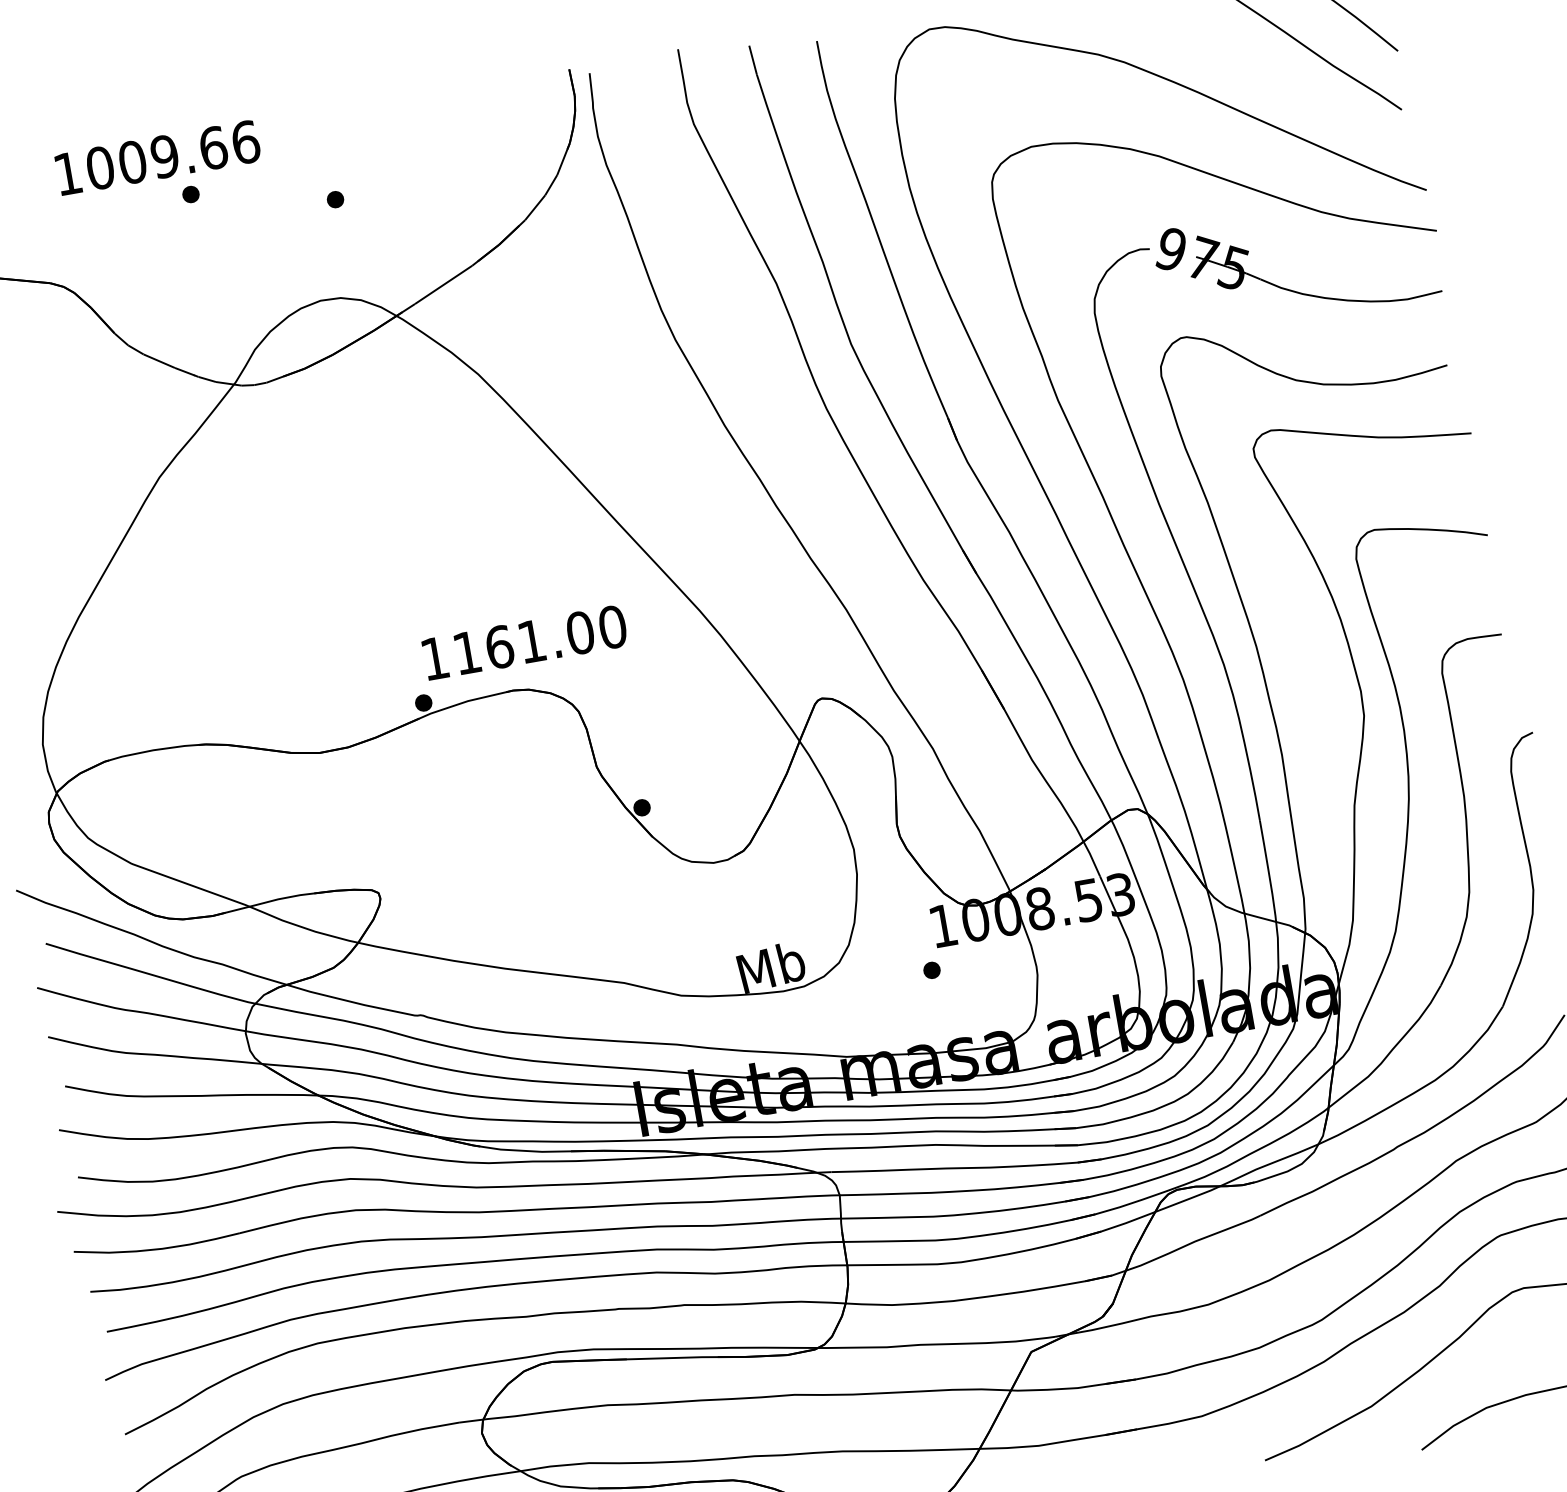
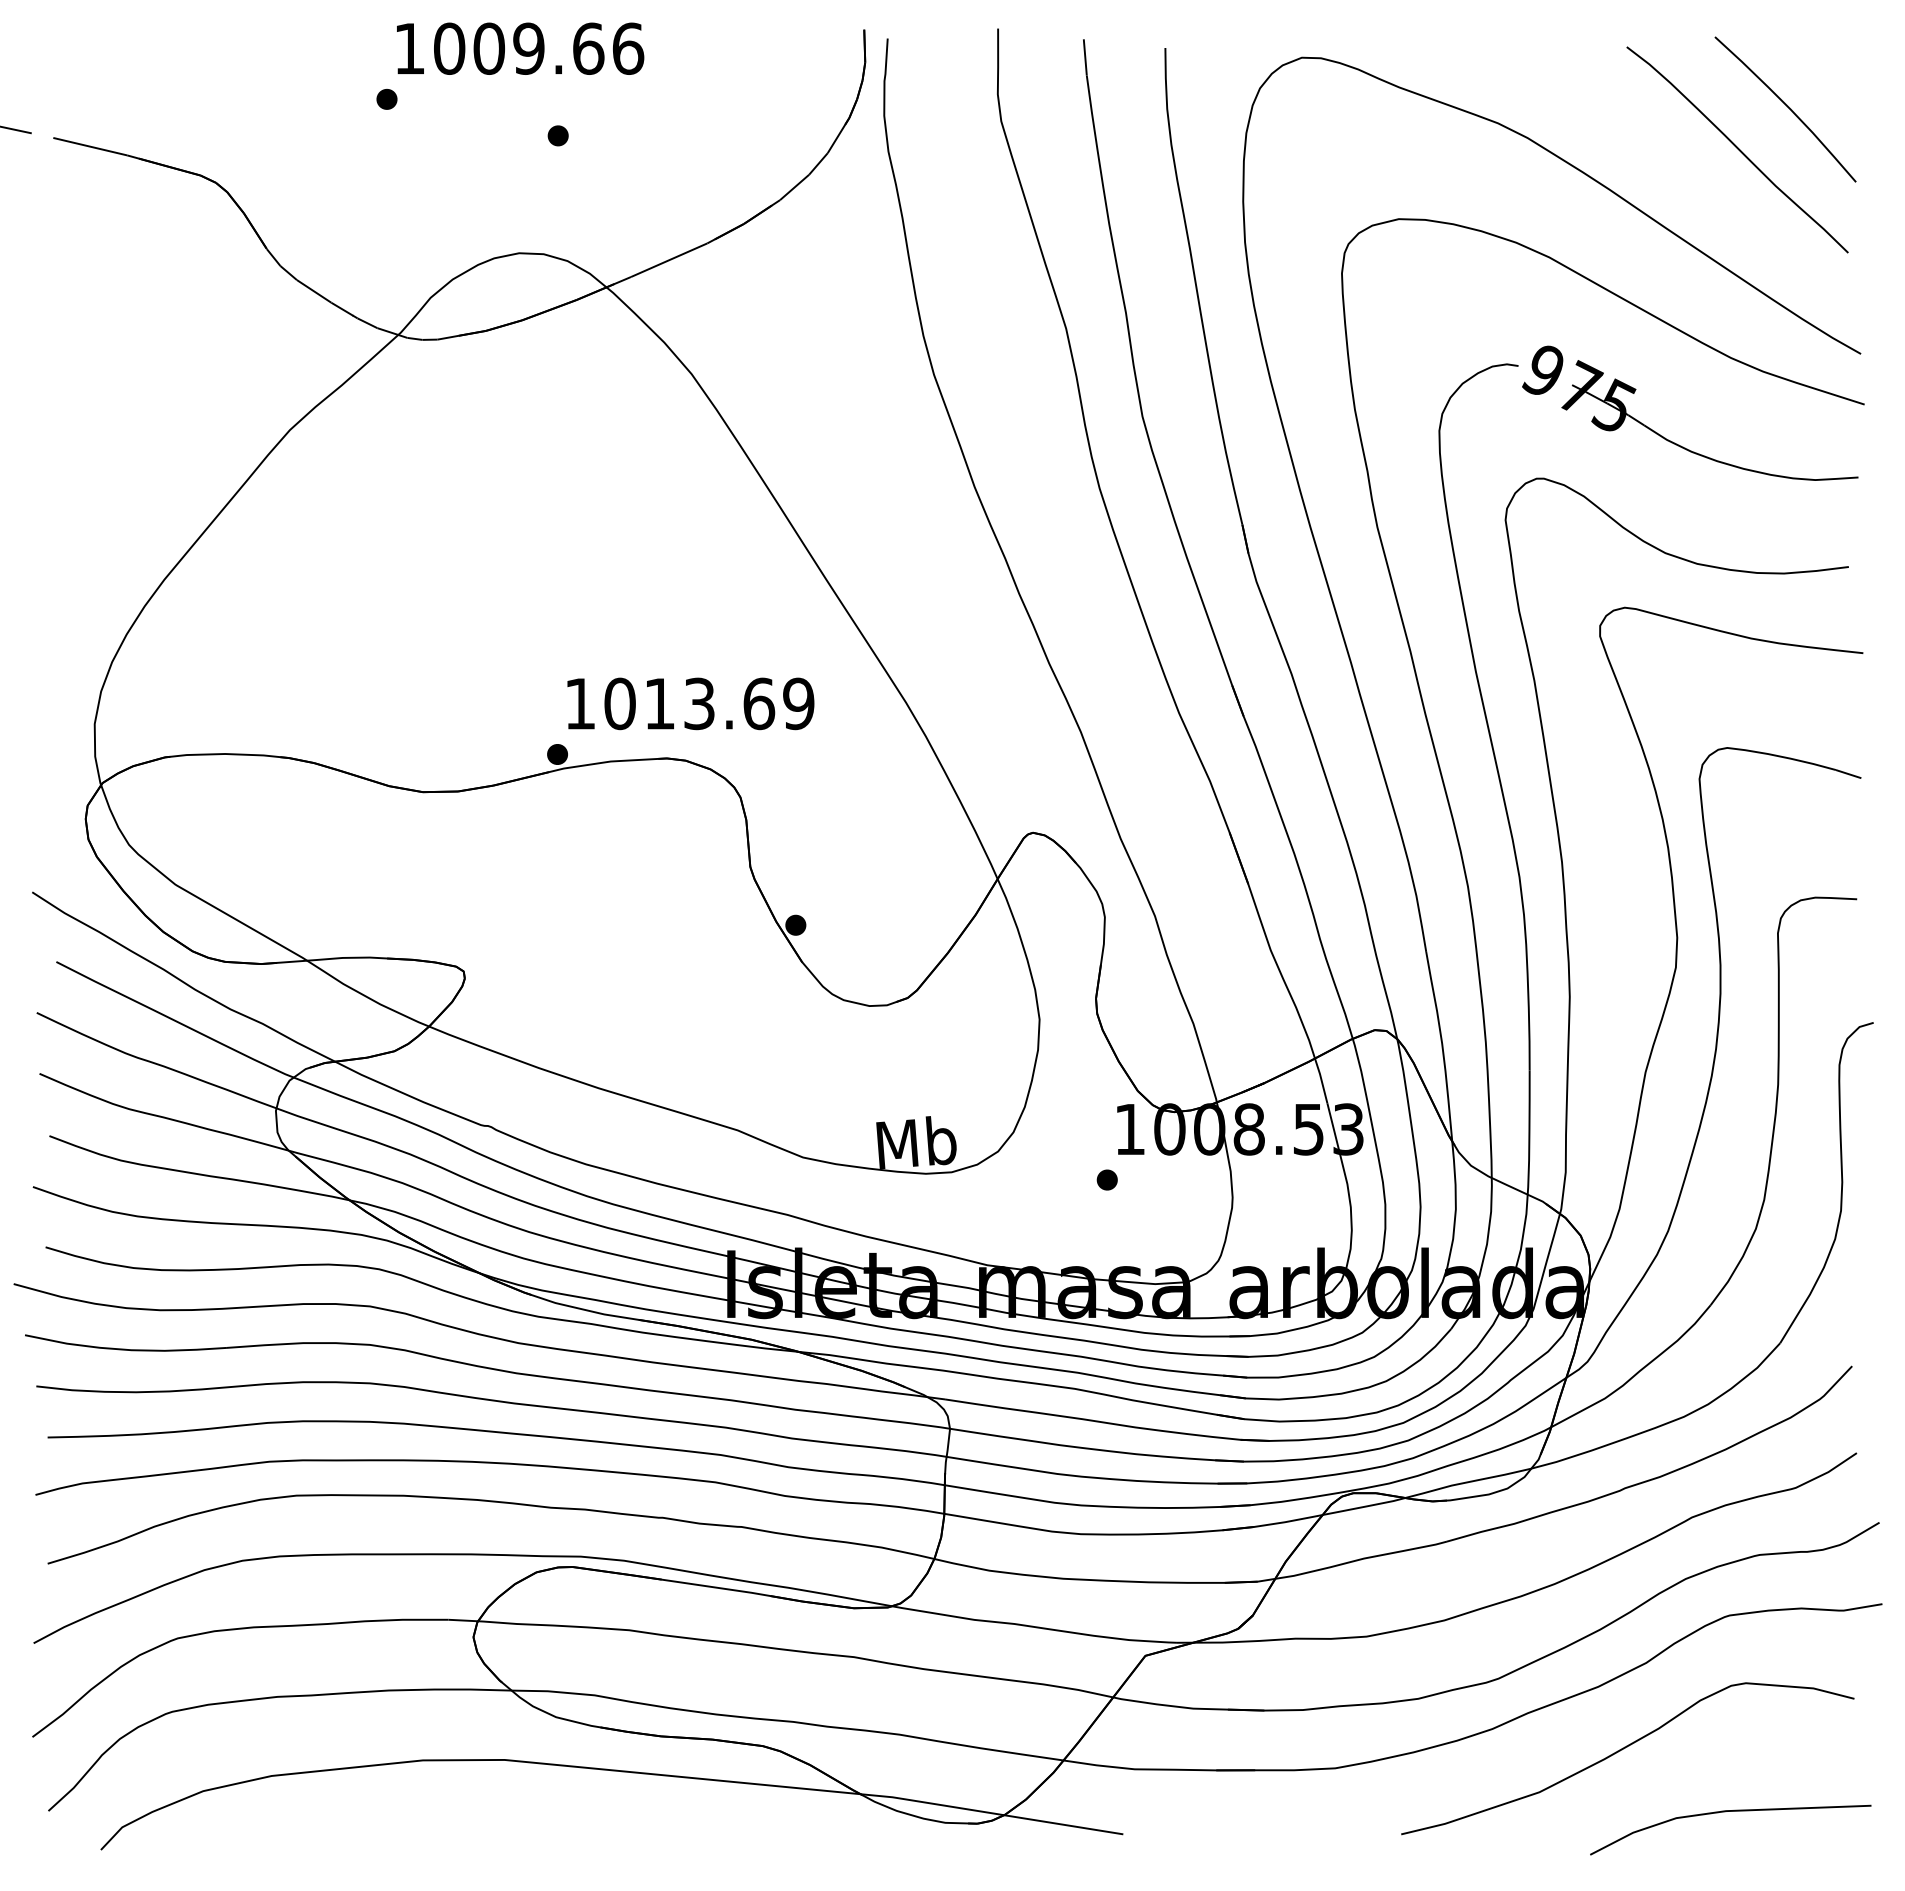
text: (158, 157) -> (520, 48), moved
text: (540, 639) -> (709, 703), 1161.00 -> 1013.69

